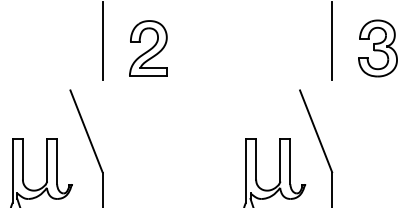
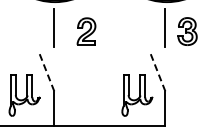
part: (148, 48) -> (86, 31), moved
line: (86, 131) -> (46, 71), solid -> dashed
line: (315, 131) -> (157, 71), solid -> dashed

